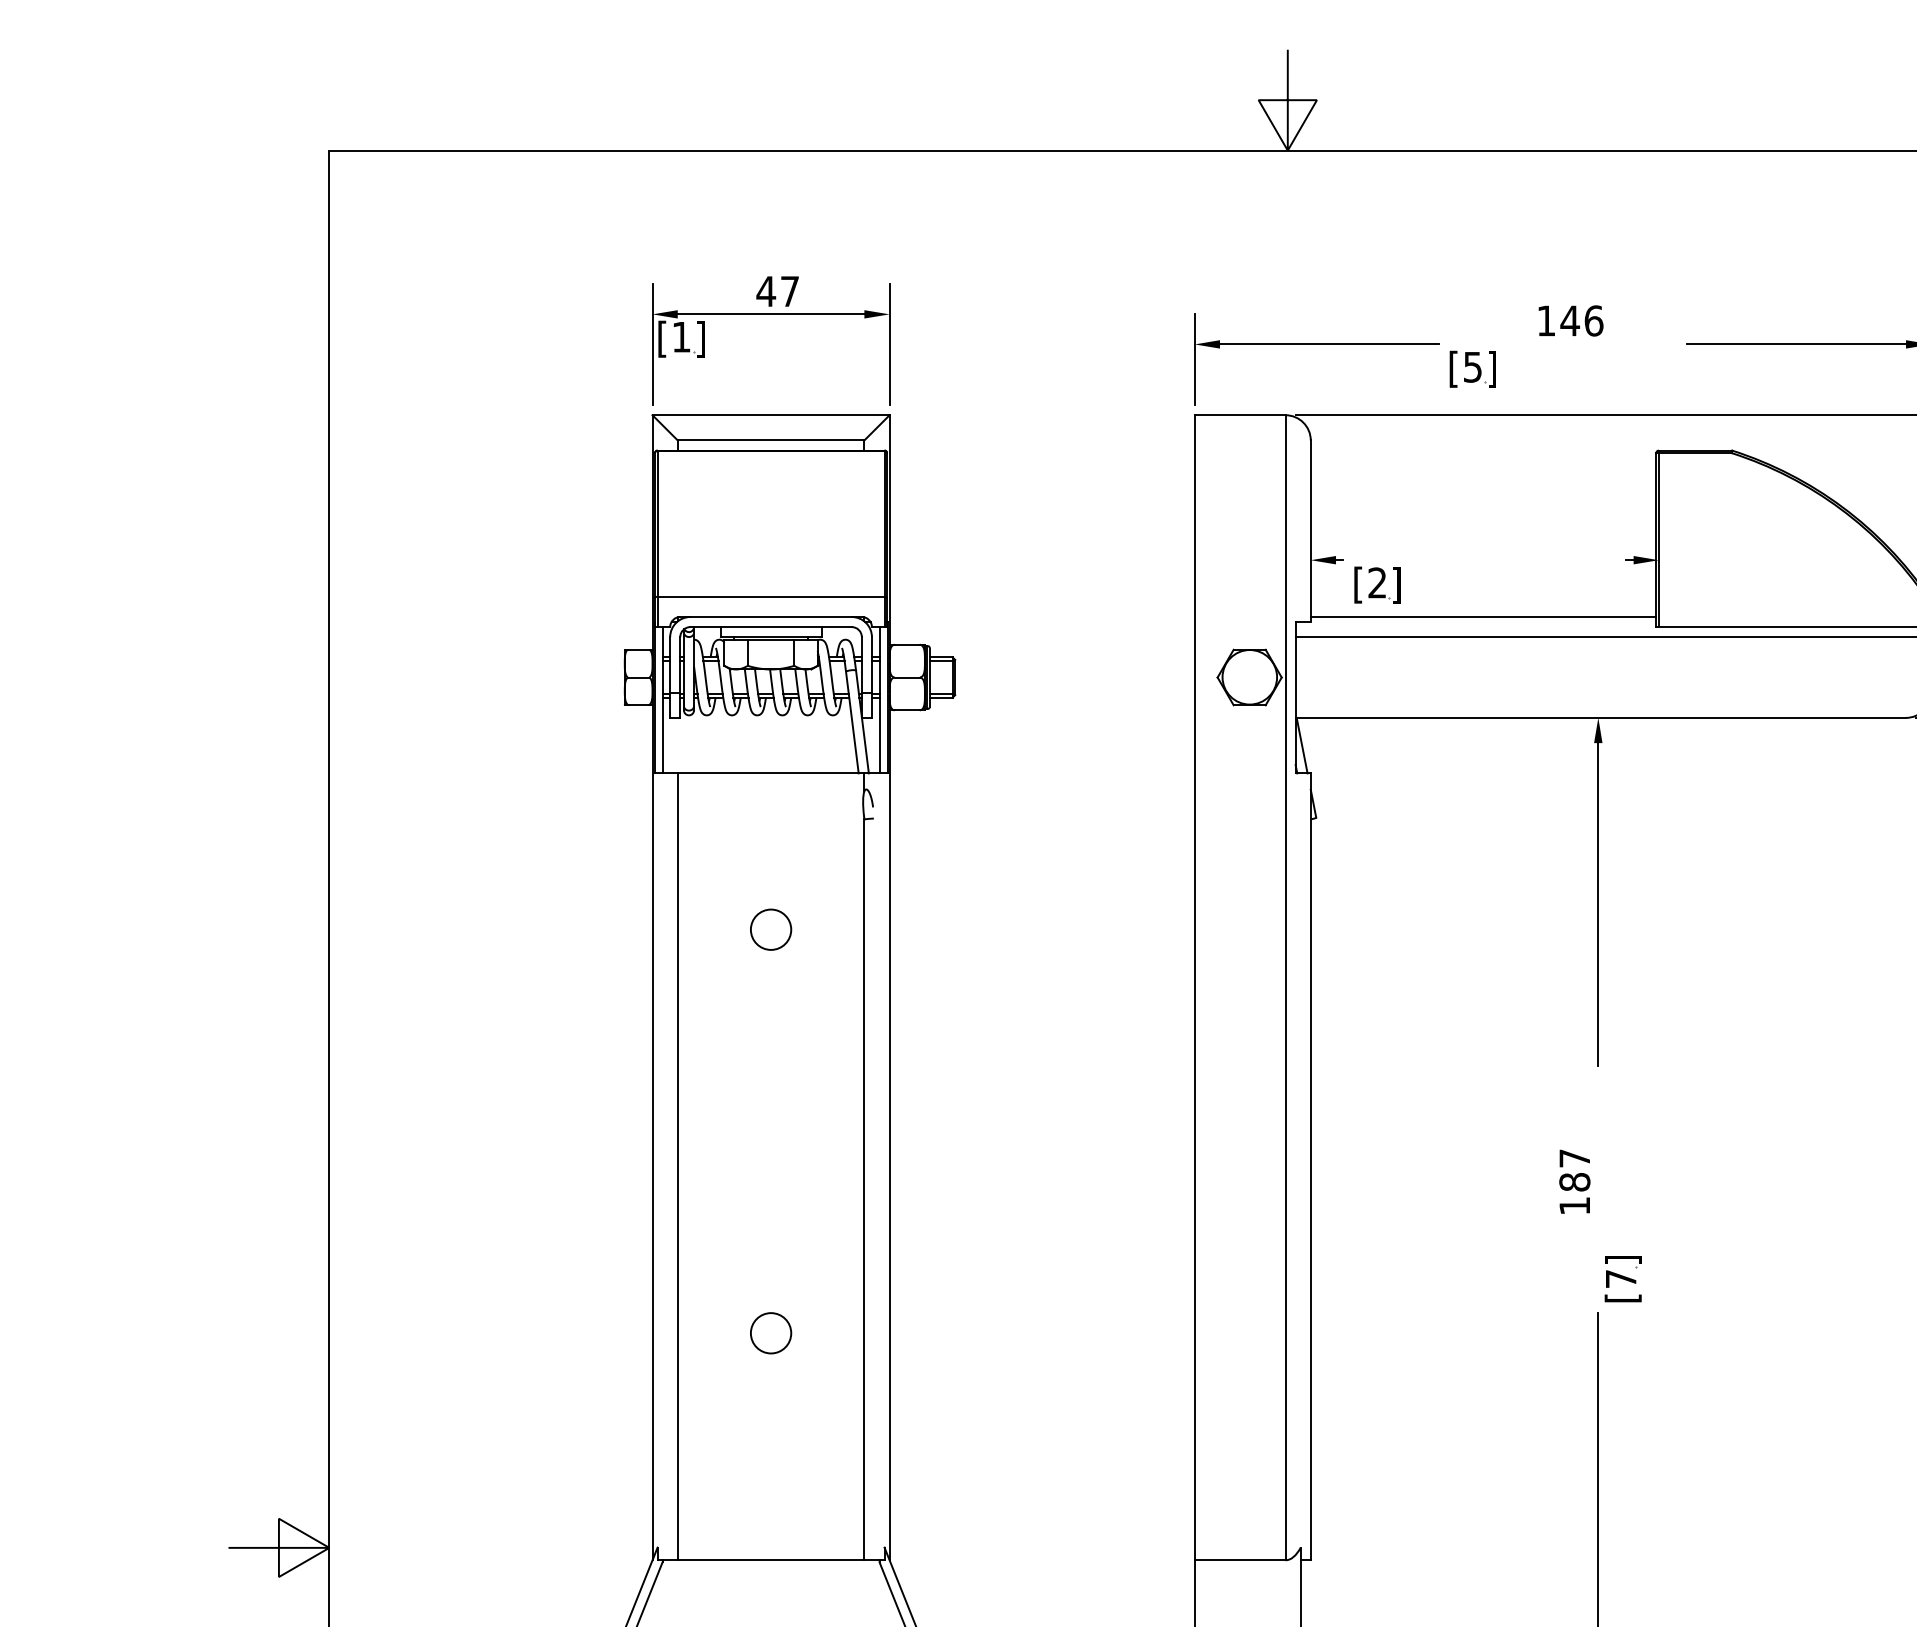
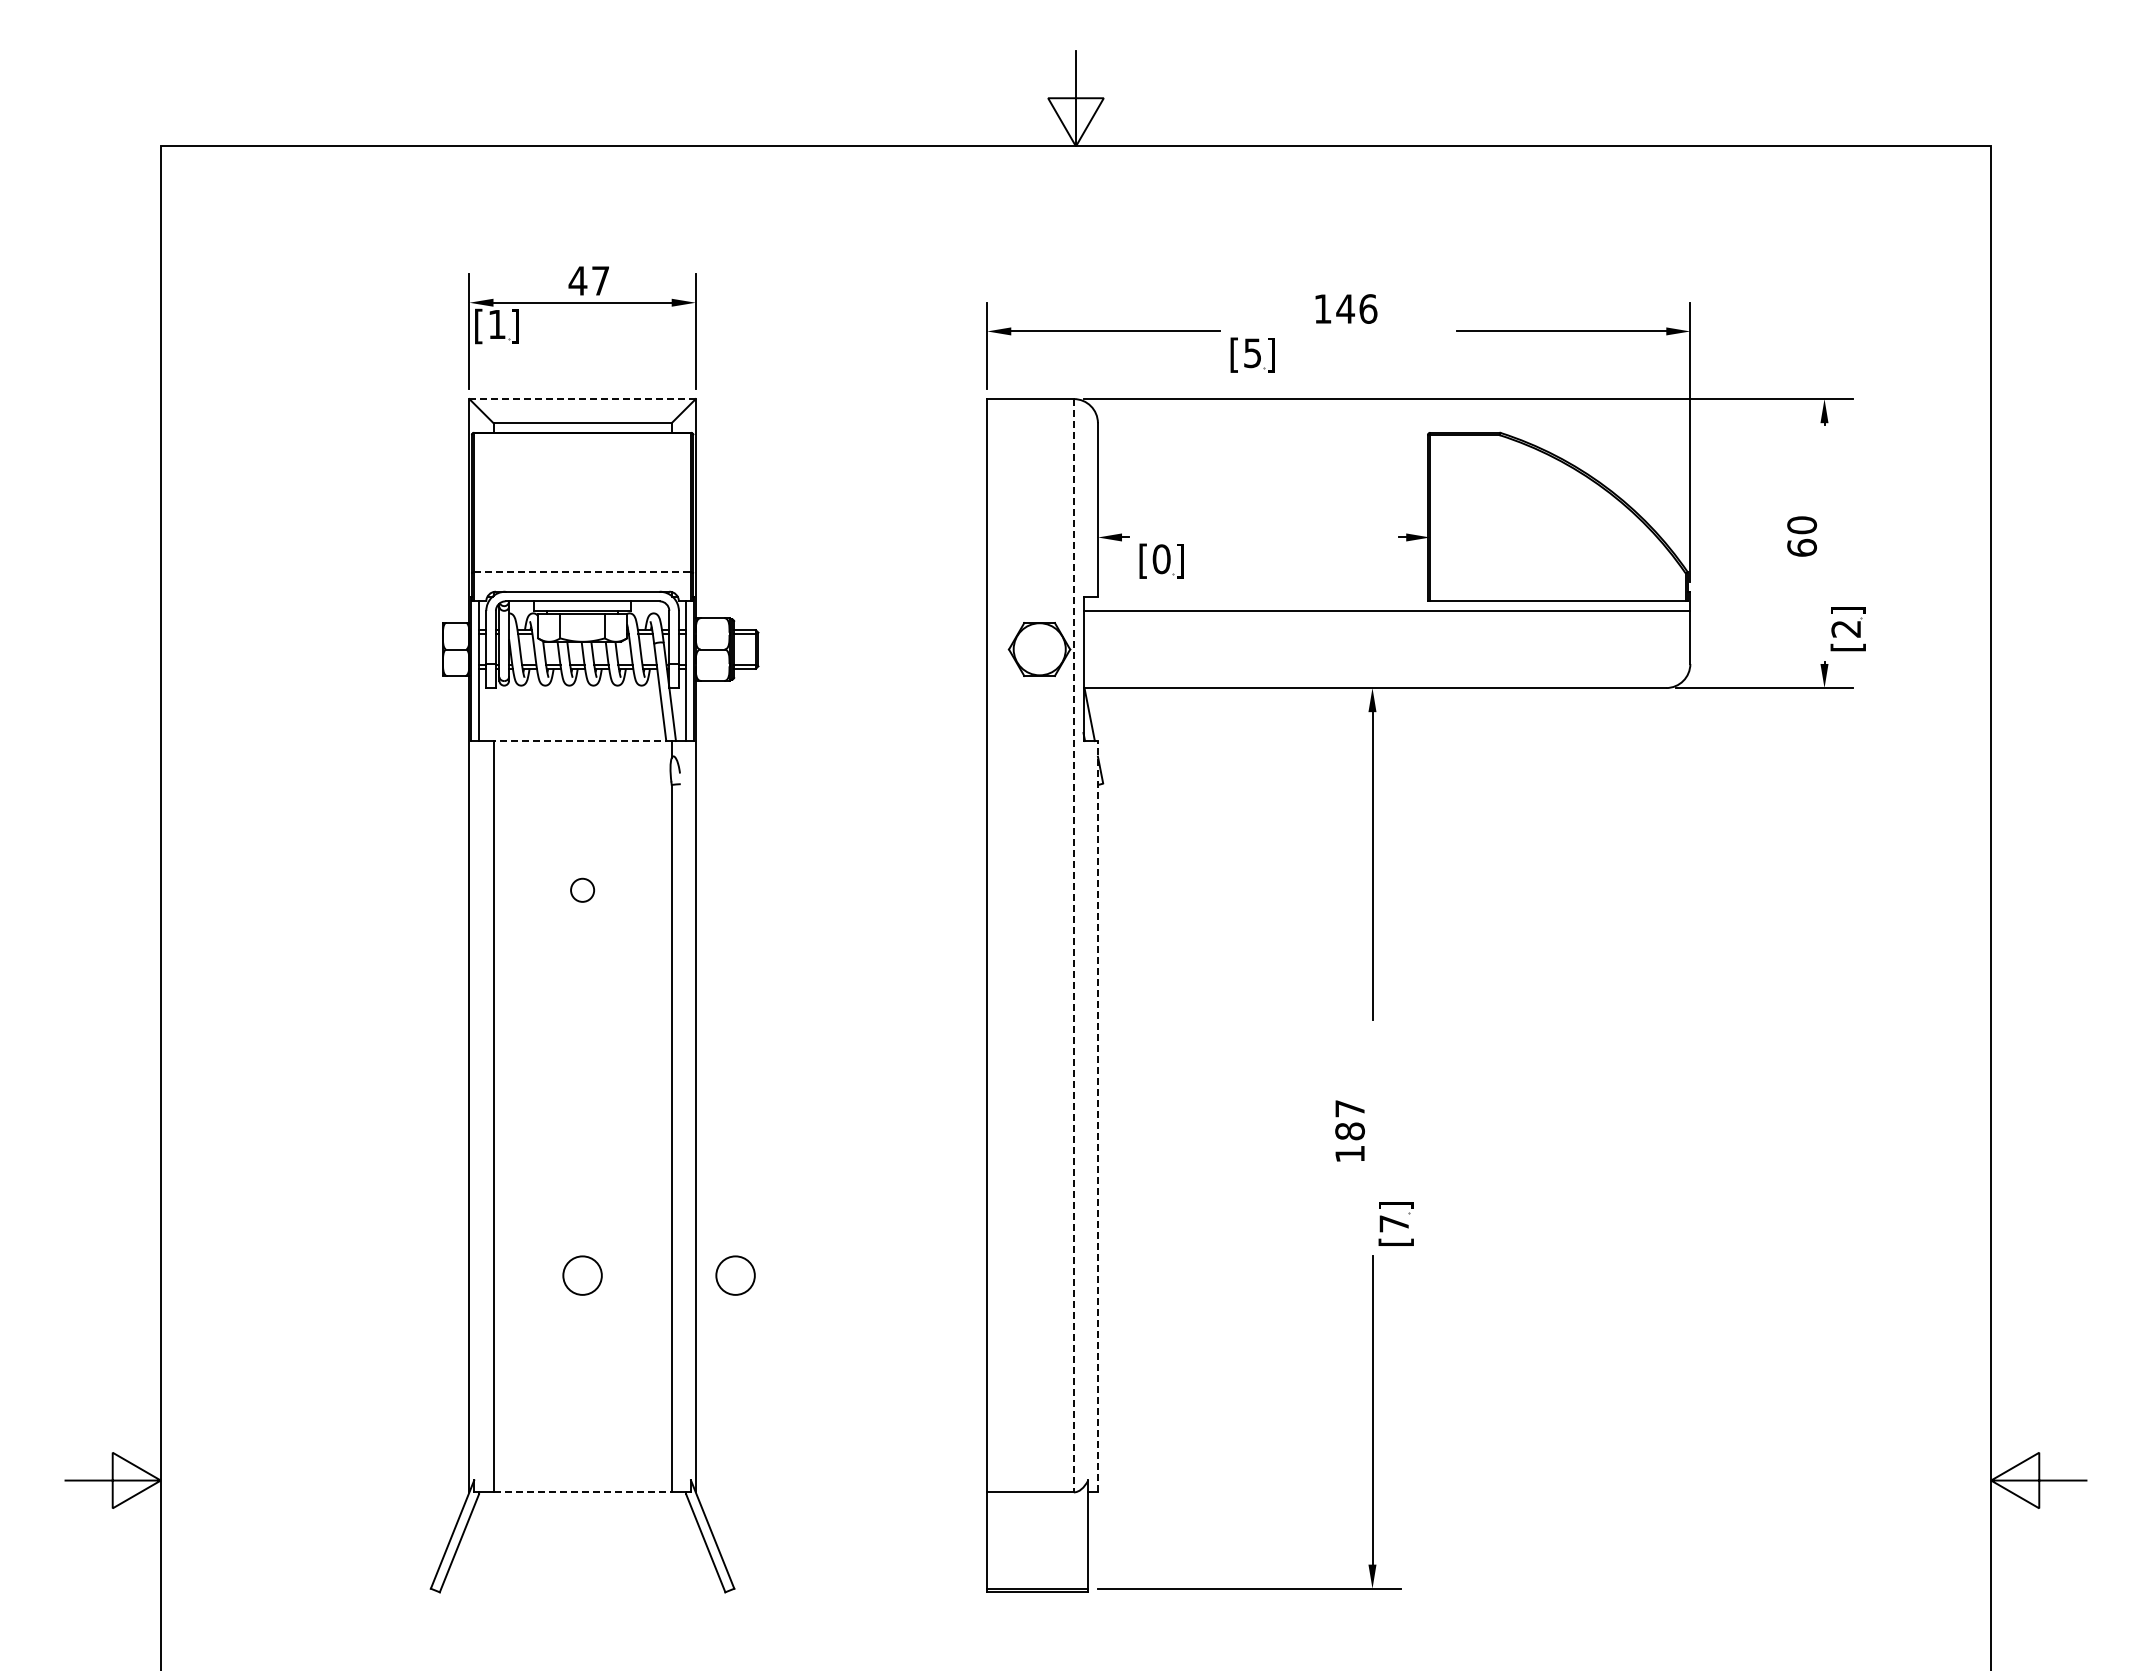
line: (770, 415) -> (582, 399), solid -> dashed
text: (1377, 583) -> (1161, 559), [2 -> [0
line: (772, 596) -> (583, 572), solid -> dashed
line: (1483, 616) -> (1262, 591), removed
line: (770, 773) -> (582, 741), solid -> dashed
circle: (770, 929) -> (582, 890), size x0.6
line: (1285, 987) -> (1073, 945), solid -> dashed
line: (1310, 1166) -> (1097, 1116), solid -> dashed
circle: (931, 1333) -> (735, 1275), added
line: (772, 1560) -> (583, 1492), solid -> dashed

